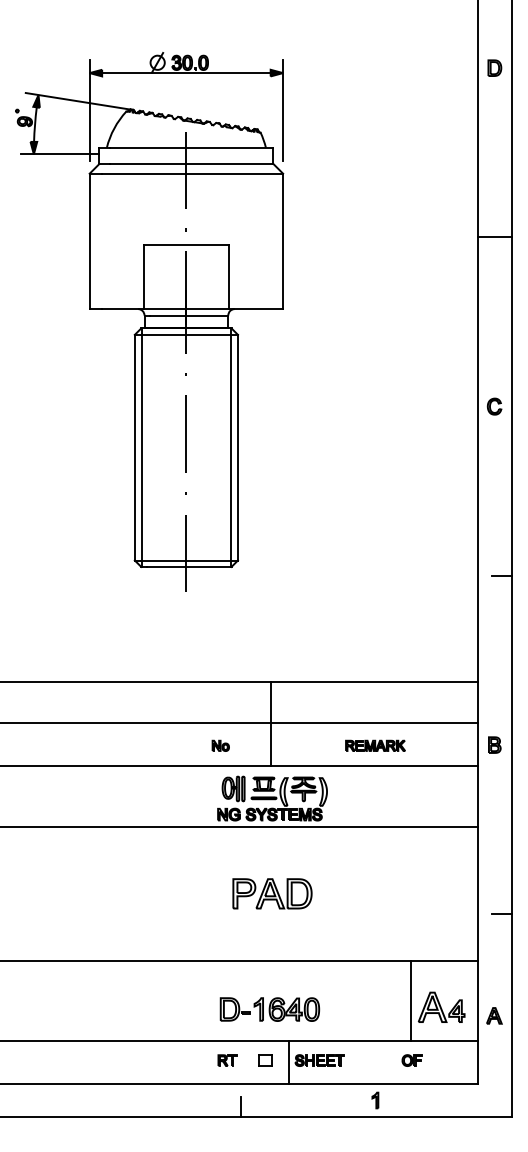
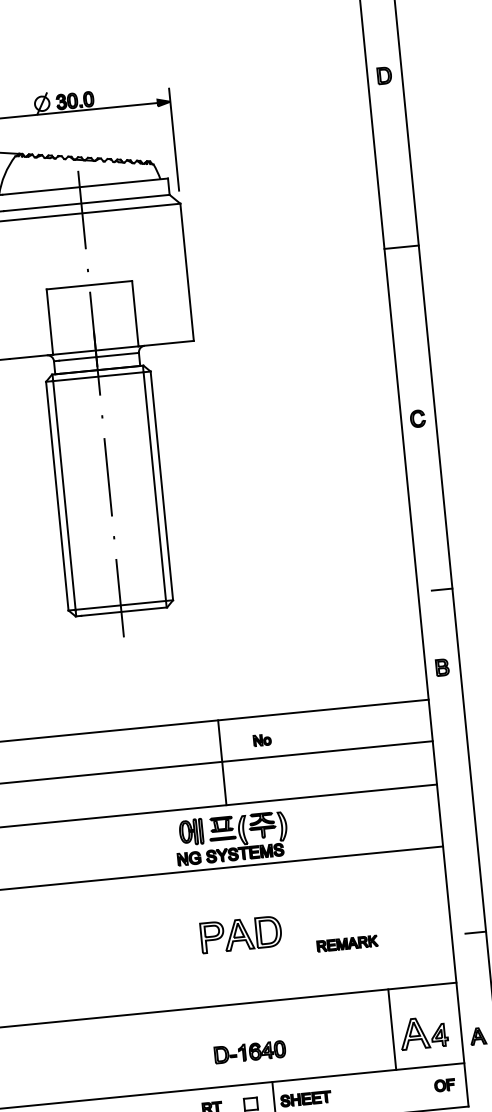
part: (494, 744) -> (442, 666), moved
part: (220, 745) -> (262, 739), moved
part: (375, 745) -> (347, 943), moved
part: (269, 1009) -> (249, 1052), size x0.7
part: (411, 1060) -> (444, 1085), moved

